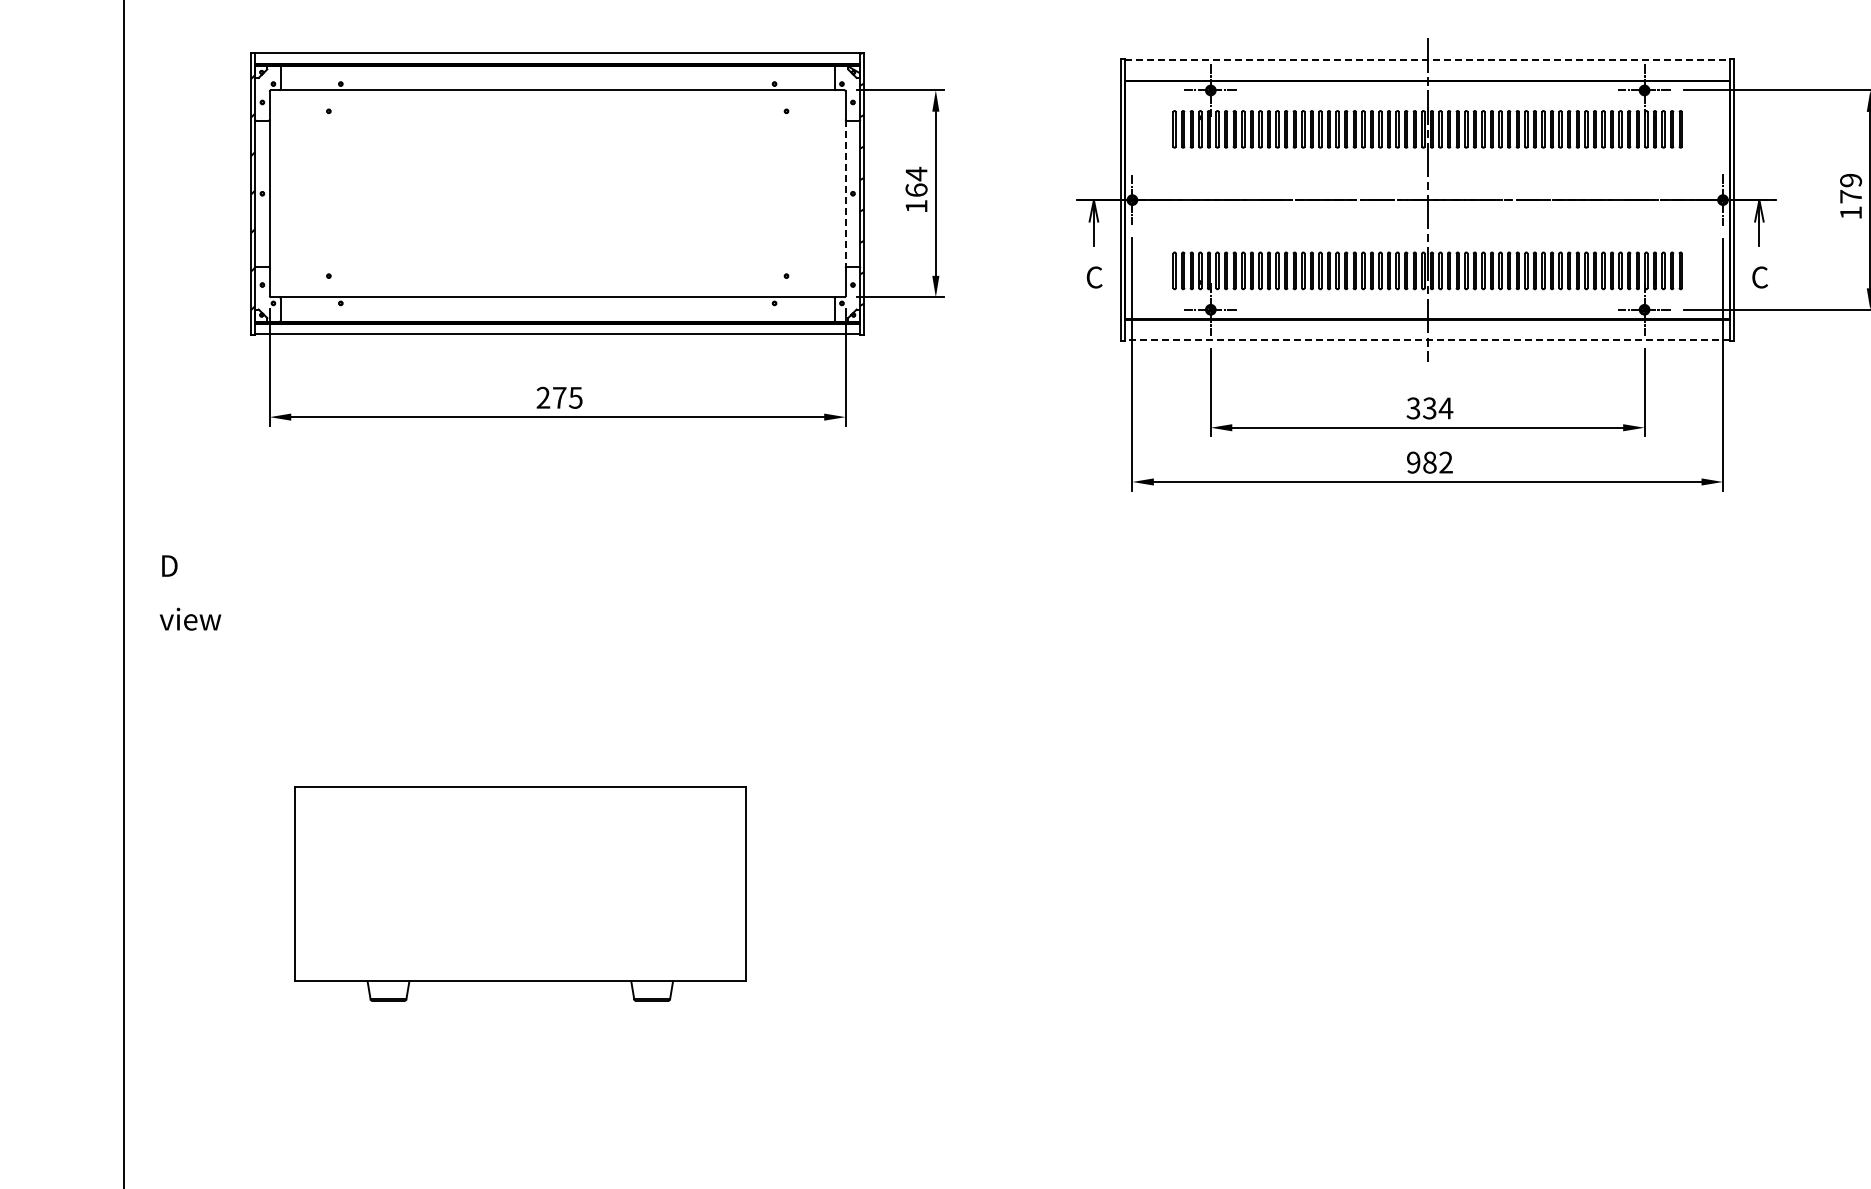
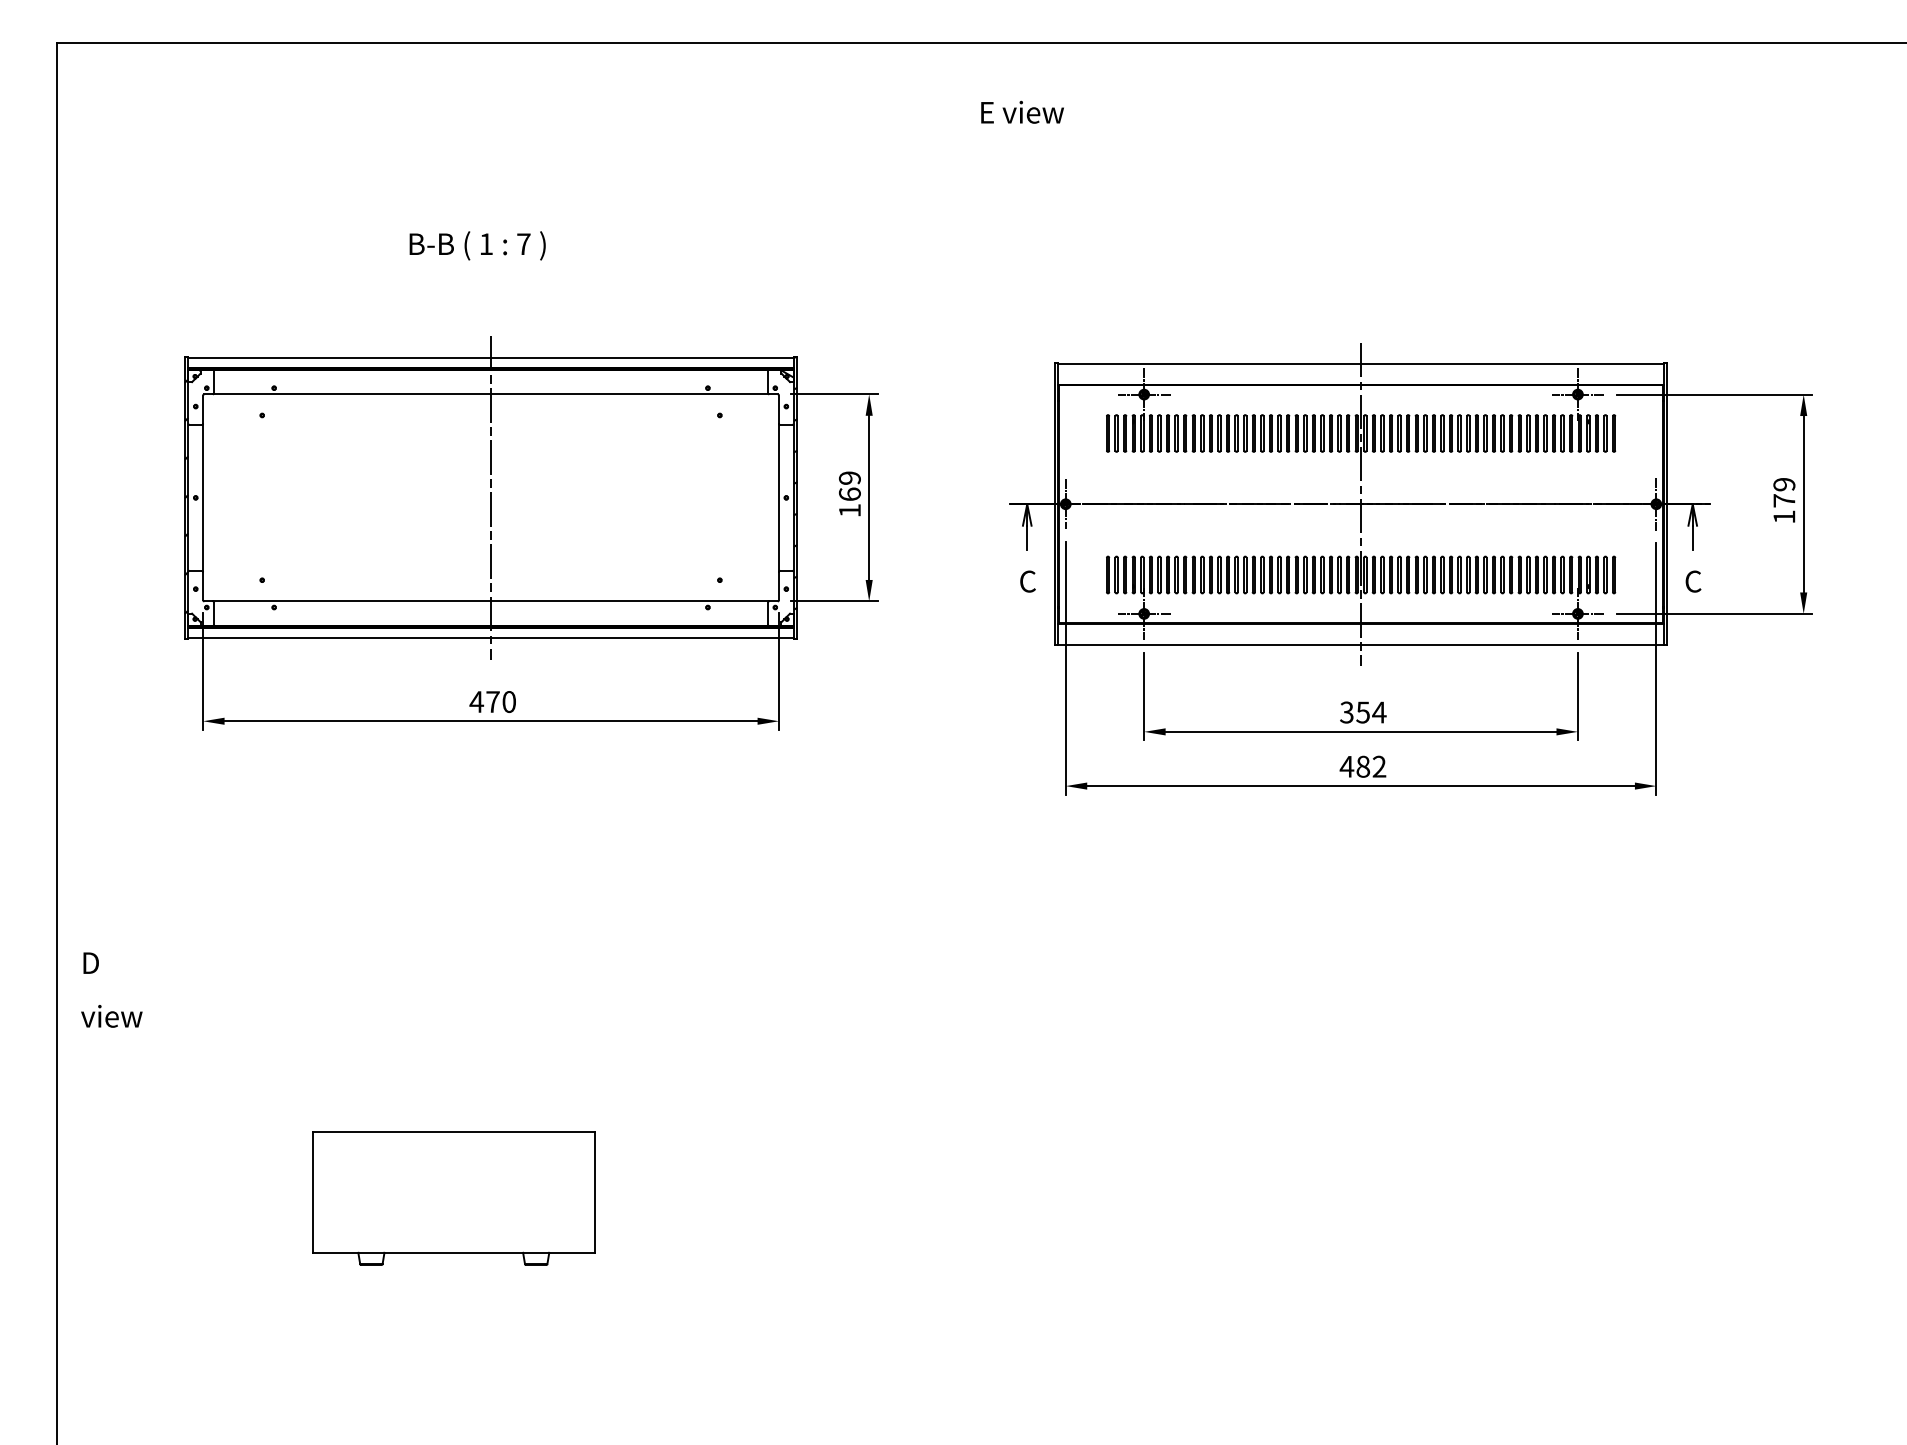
line: (1428, 59) -> (1361, 363), dashed -> solid
text: (916, 174) -> (849, 478), 164 -> 169
line: (558, 193) -> (491, 497), added
line: (846, 194) -> (779, 498), dashed -> solid
line: (1428, 340) -> (1361, 644), dashed -> solid
text: (559, 397) -> (492, 701), 275 -> 470
text: (1430, 408) -> (1363, 712), 334 -> 354
text: (1413, 462) -> (1346, 766), 982 -> 482
text: (190, 592) -> (111, 989), moved
part: (520, 894) -> (453, 1198), size x0.62

